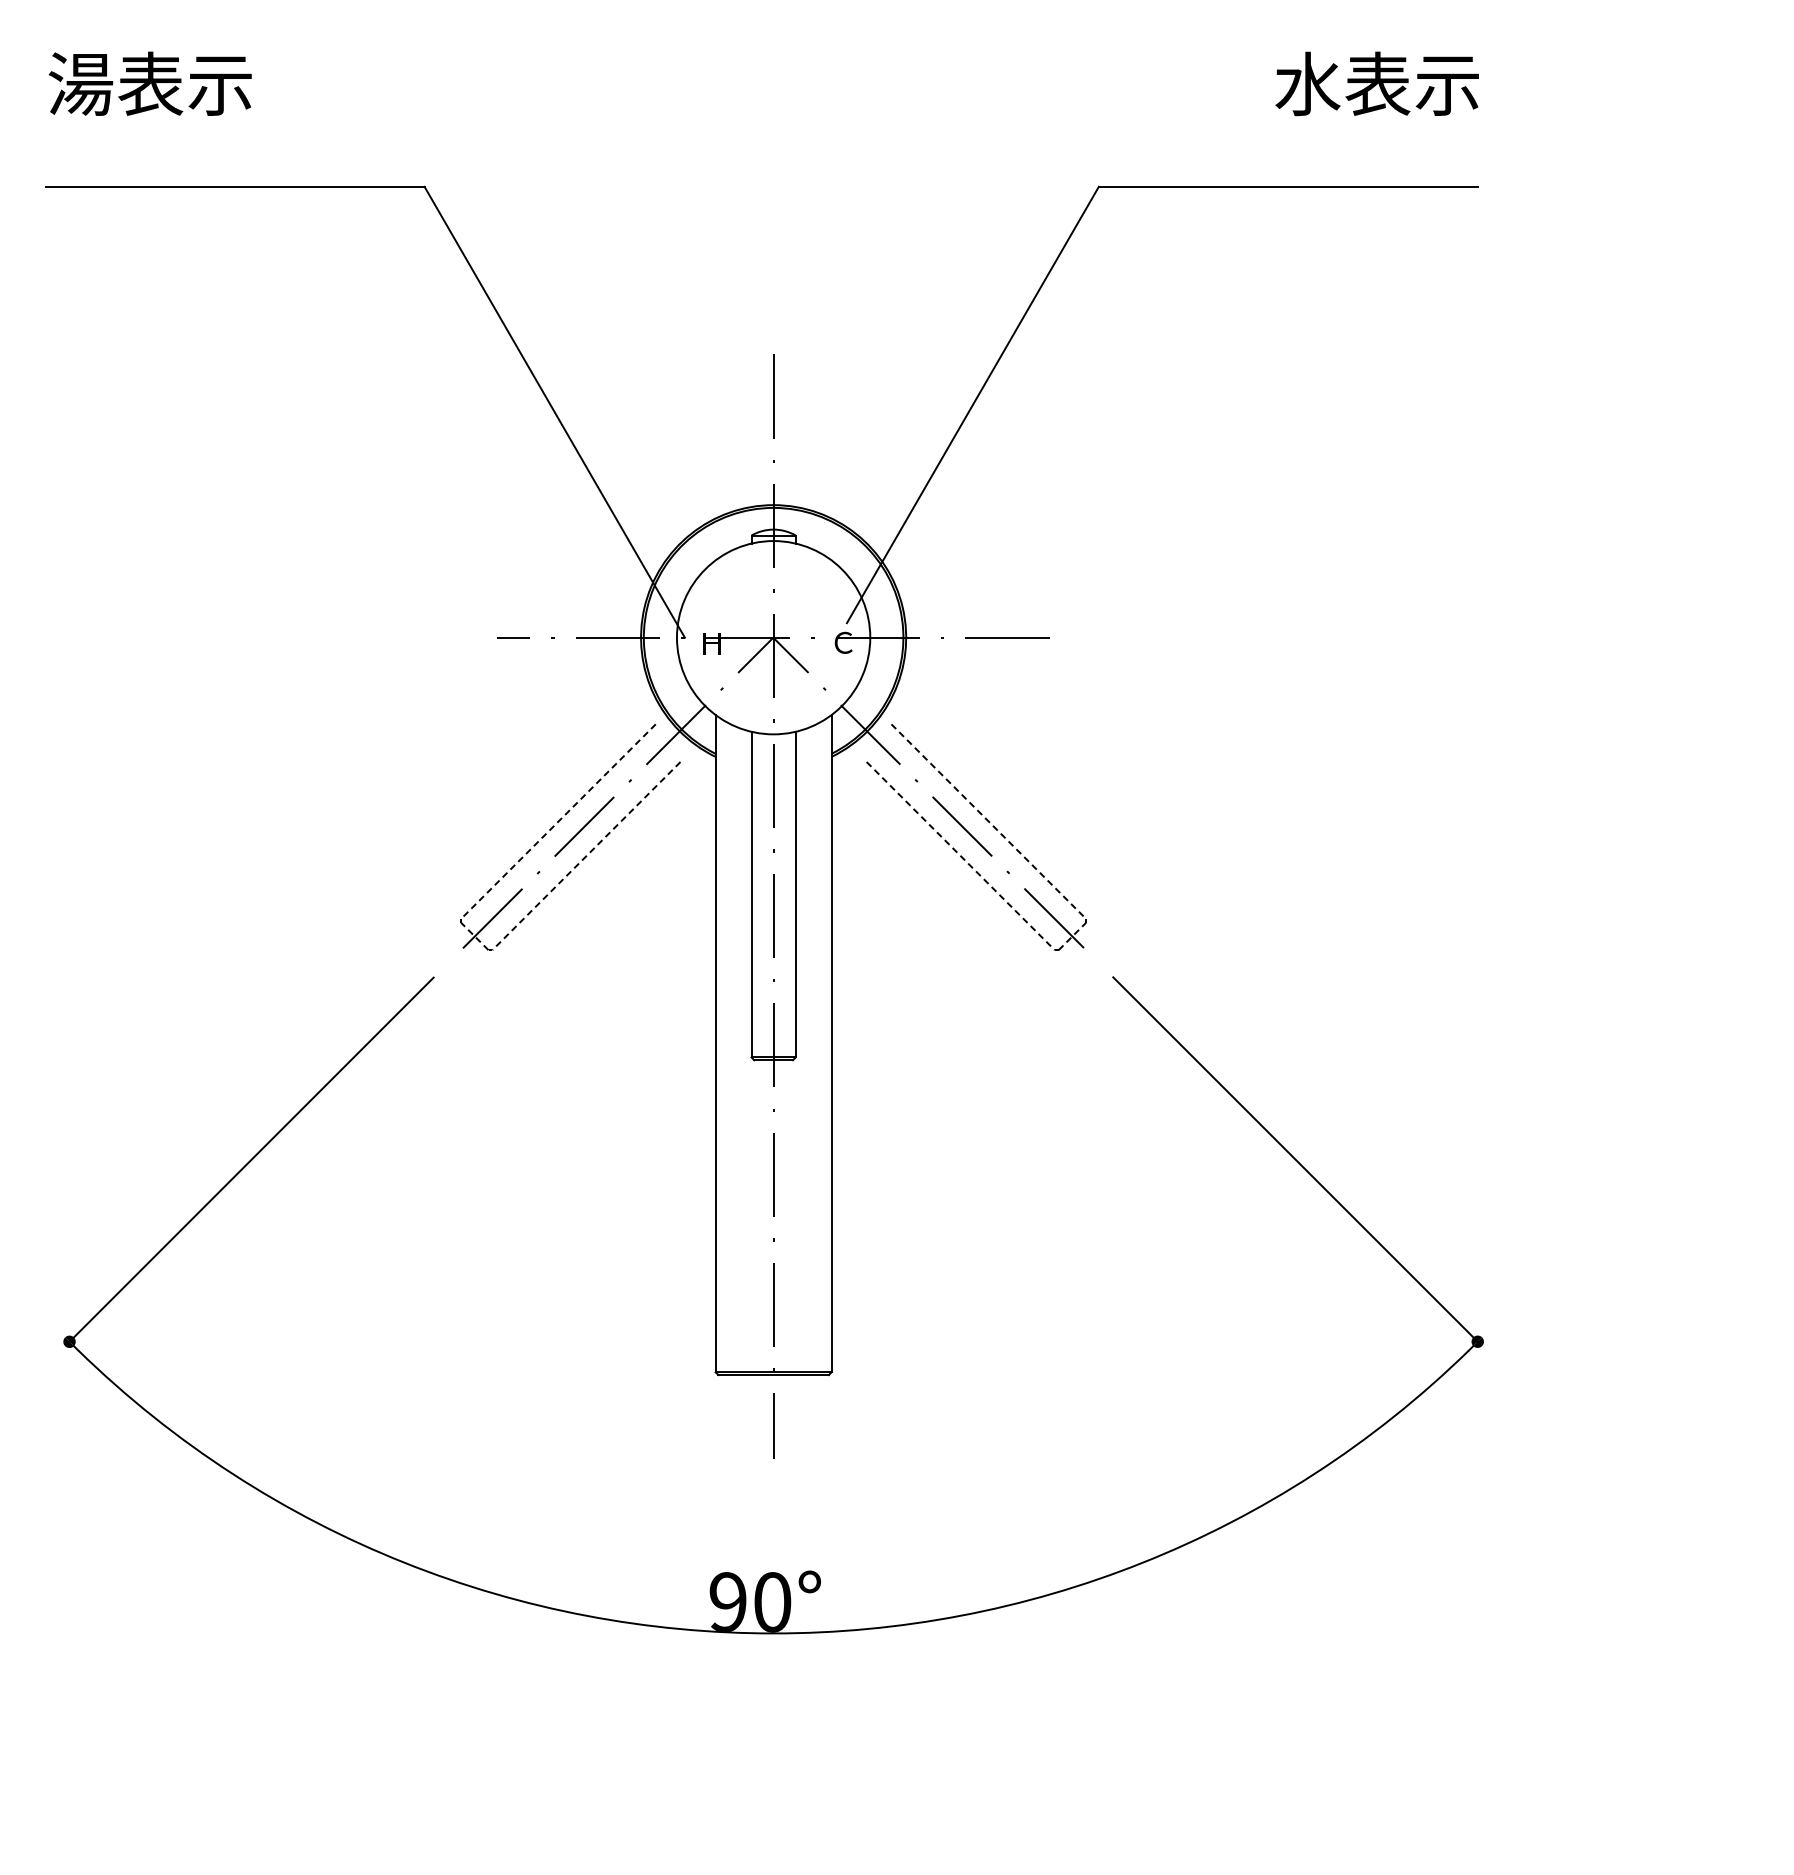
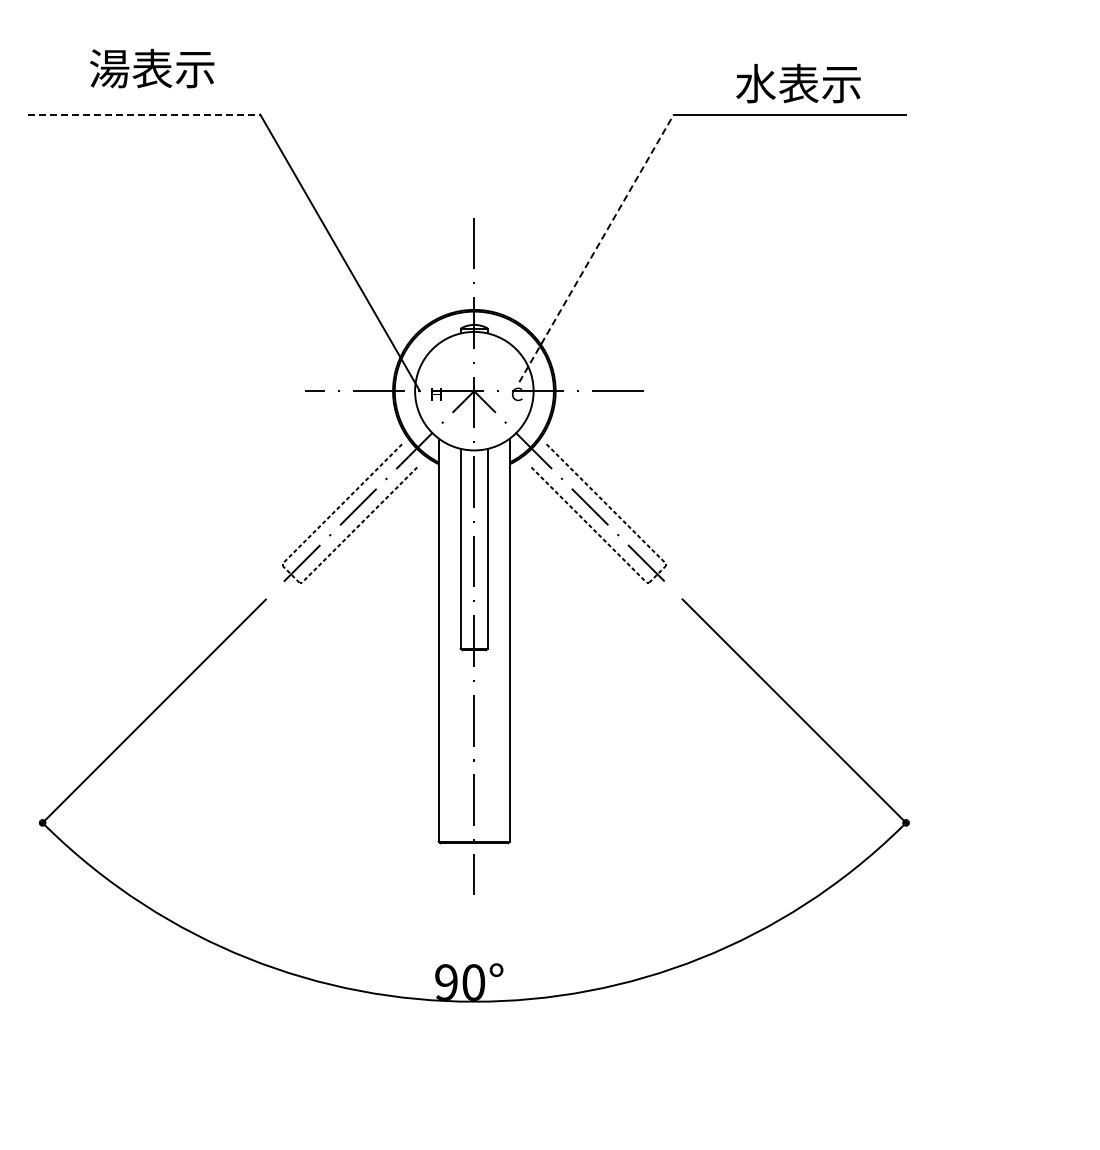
text: (150, 83) -> (152, 68), moved
text: (1377, 83) -> (798, 83), moved
line: (235, 186) -> (144, 114), solid -> dashed
line: (972, 405) -> (596, 248), solid -> dashed

